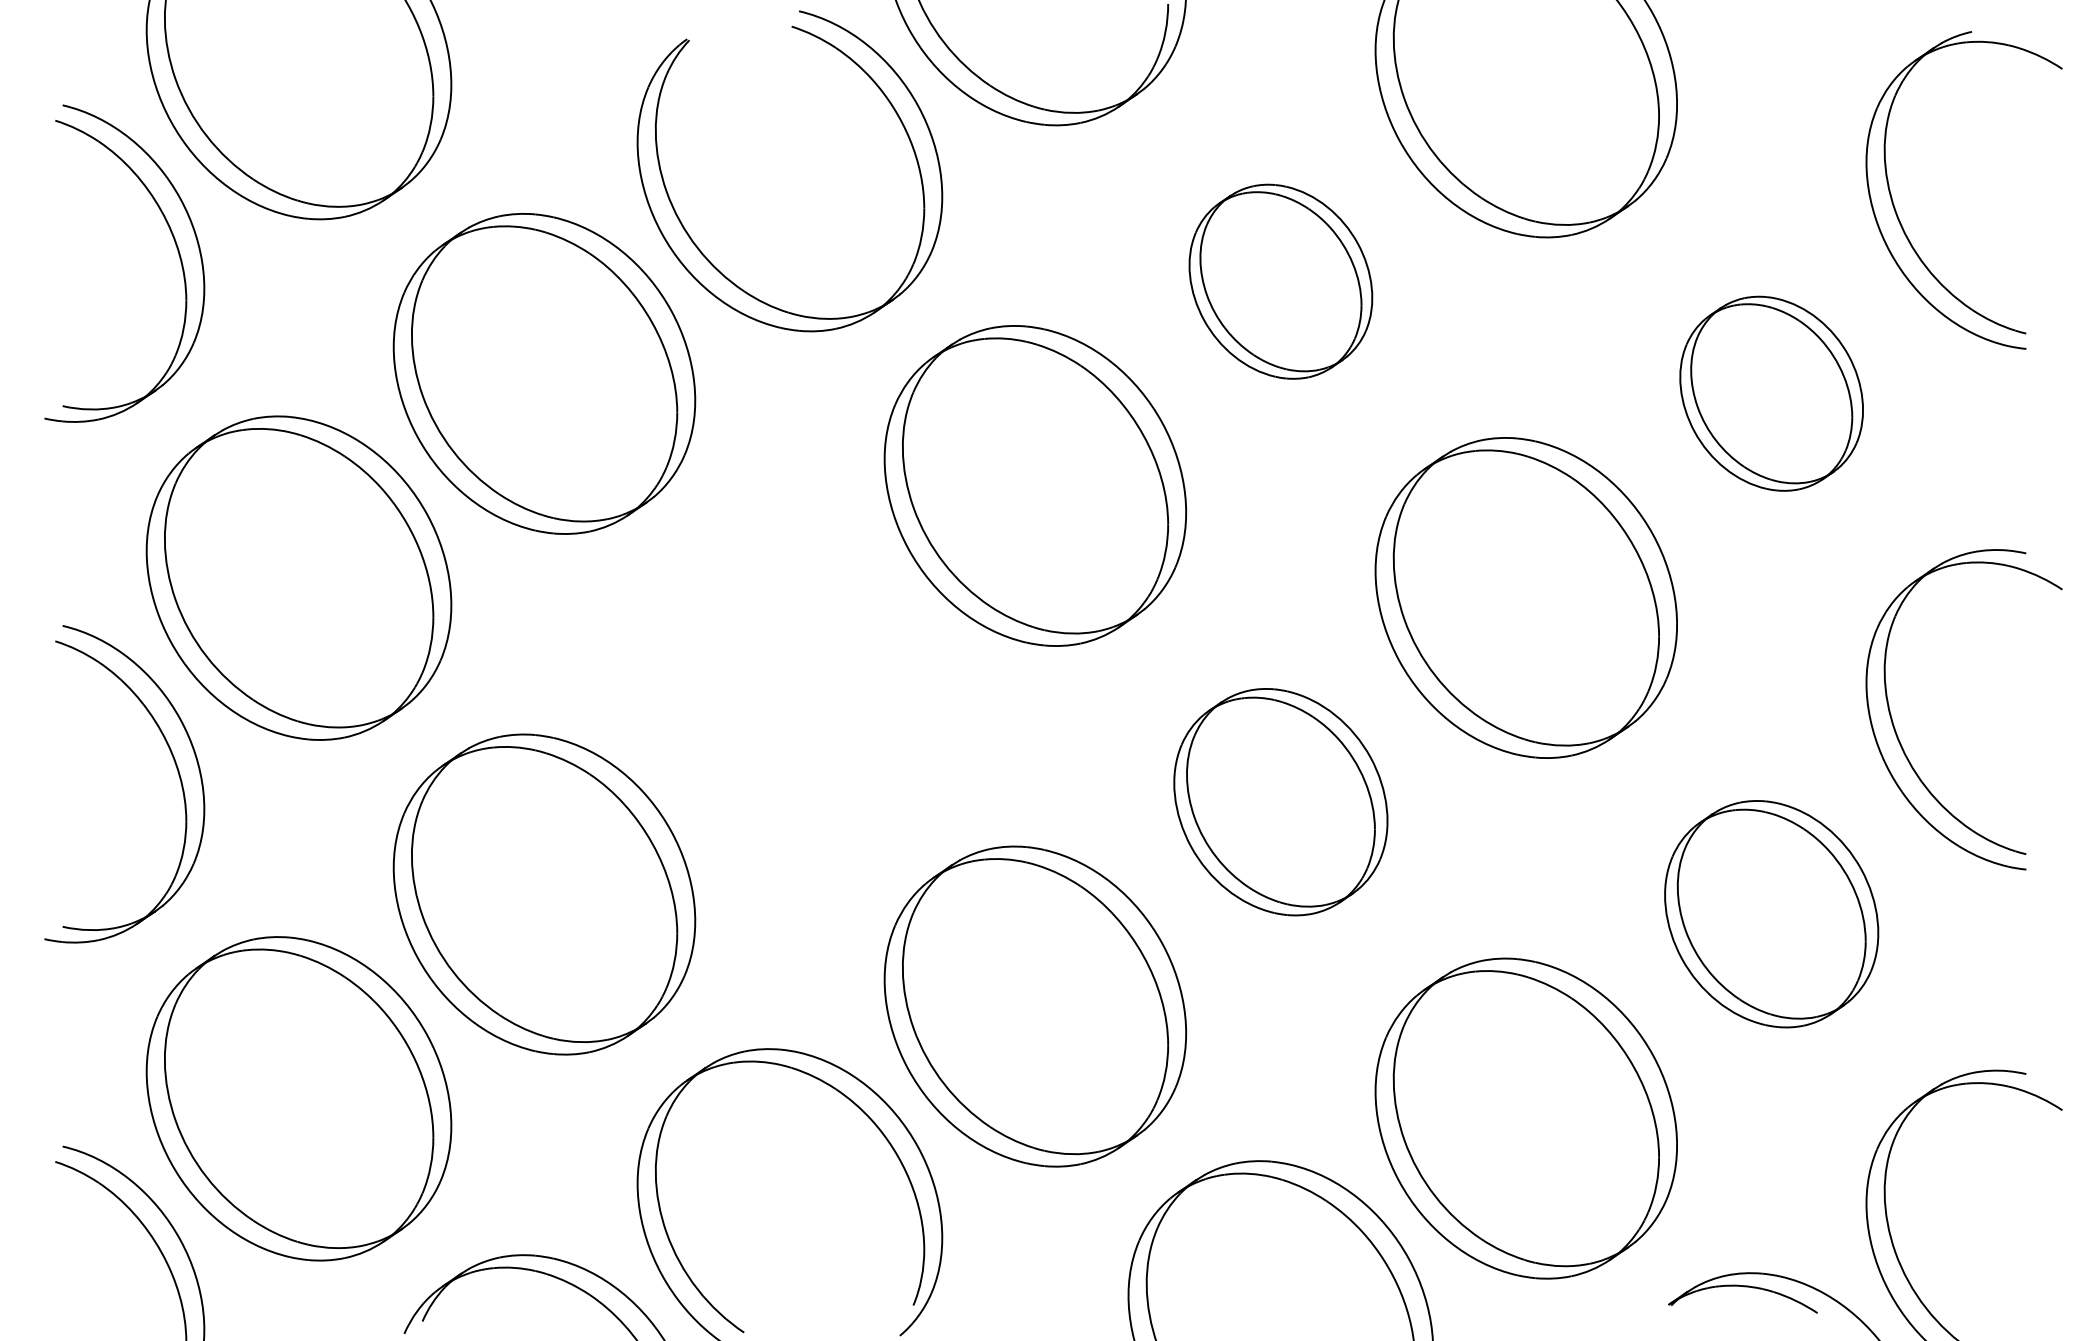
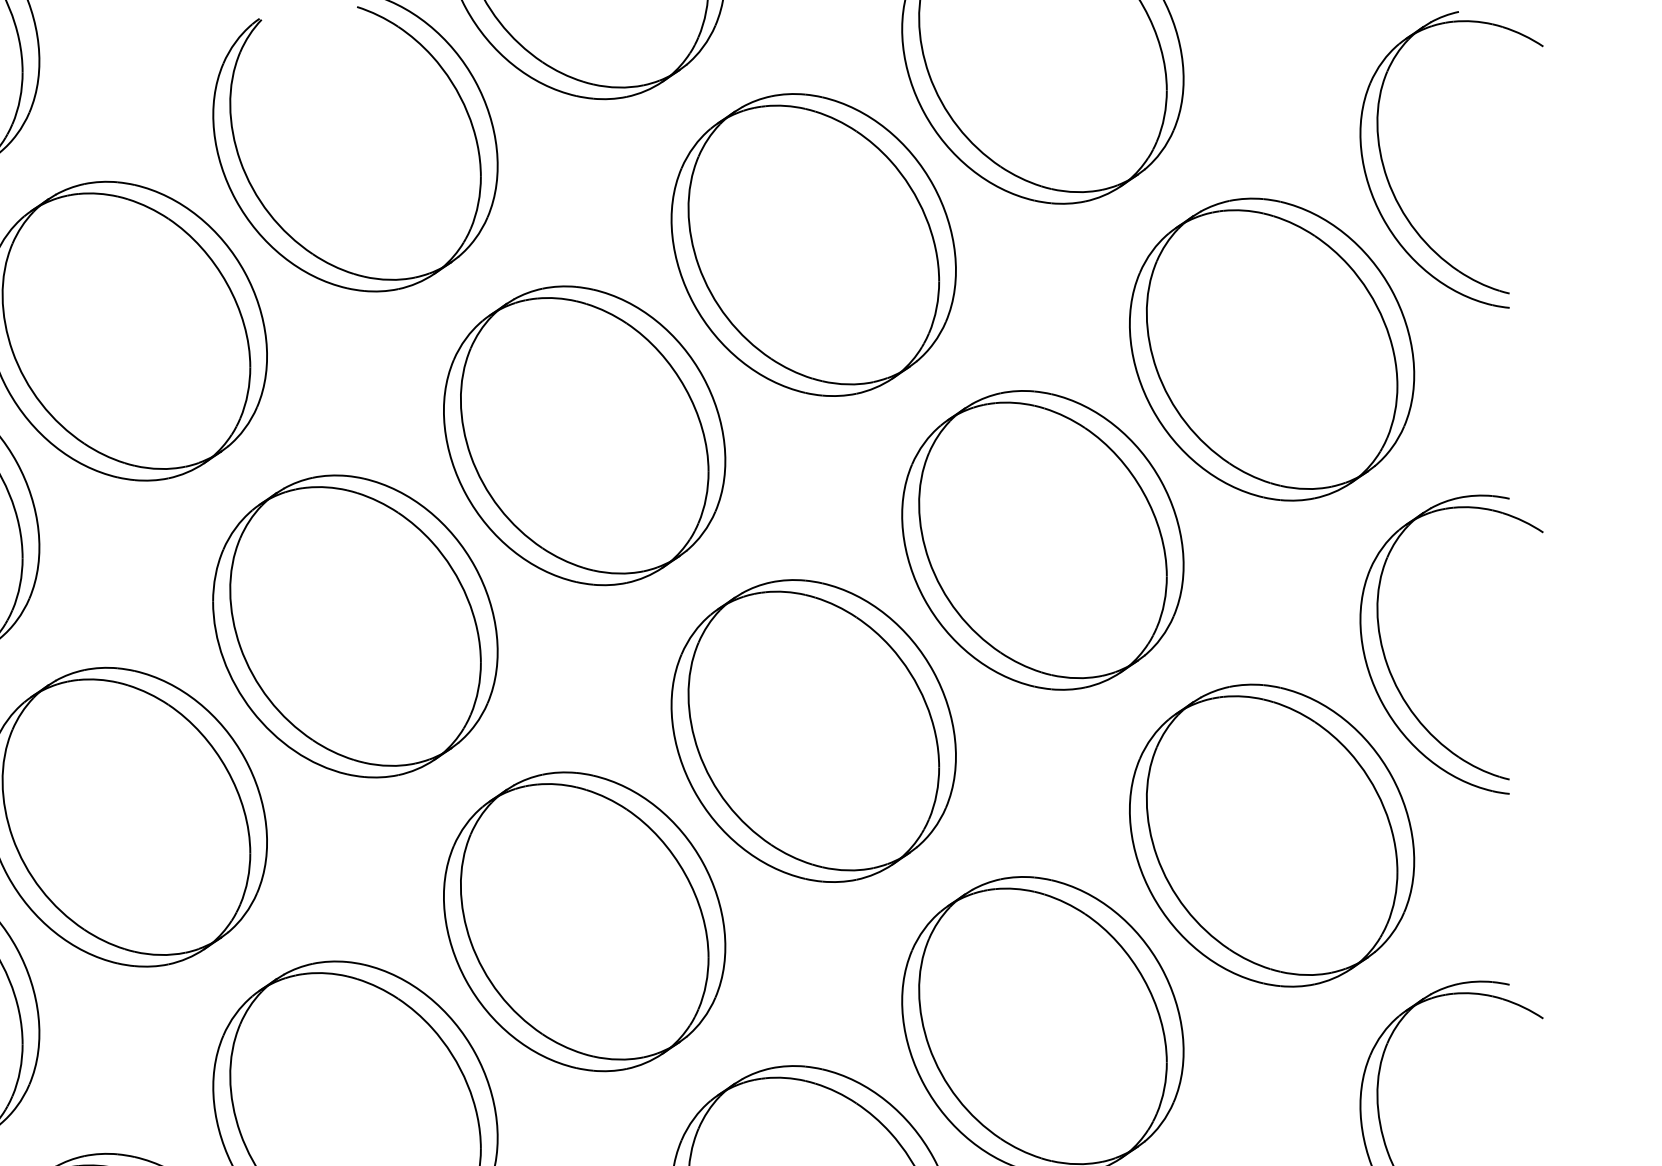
part: (1280, 281) -> (813, 244), size x1.67
part: (1771, 393) -> (1271, 349), size x1.67
part: (789, 689) -> (355, 625), added
part: (1280, 801) -> (813, 730), size x1.43
part: (1771, 913) -> (1271, 834), size x1.43

